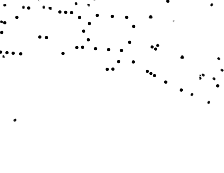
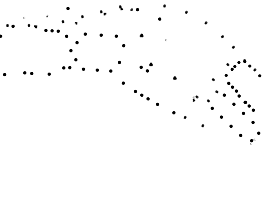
part: (43, 36) -> (28, 72), moved
part: (154, 47) -> (145, 67), size x1.67
part: (112, 65) -> (101, 86), removed
part: (150, 73) -> (141, 95), size x1.67

